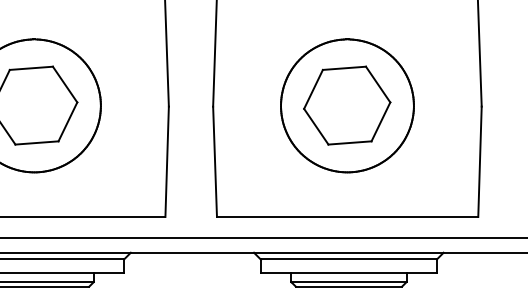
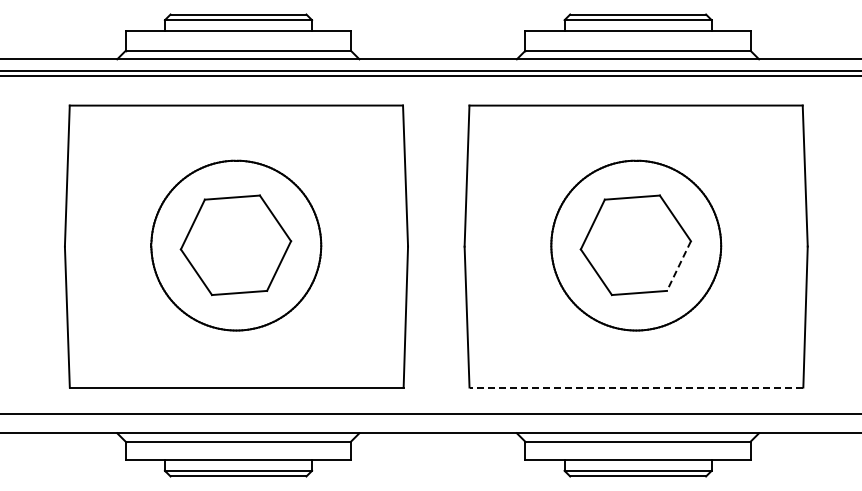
line: (380, 122) -> (678, 266), solid -> dashed
line: (347, 216) -> (636, 387), solid -> dashed

